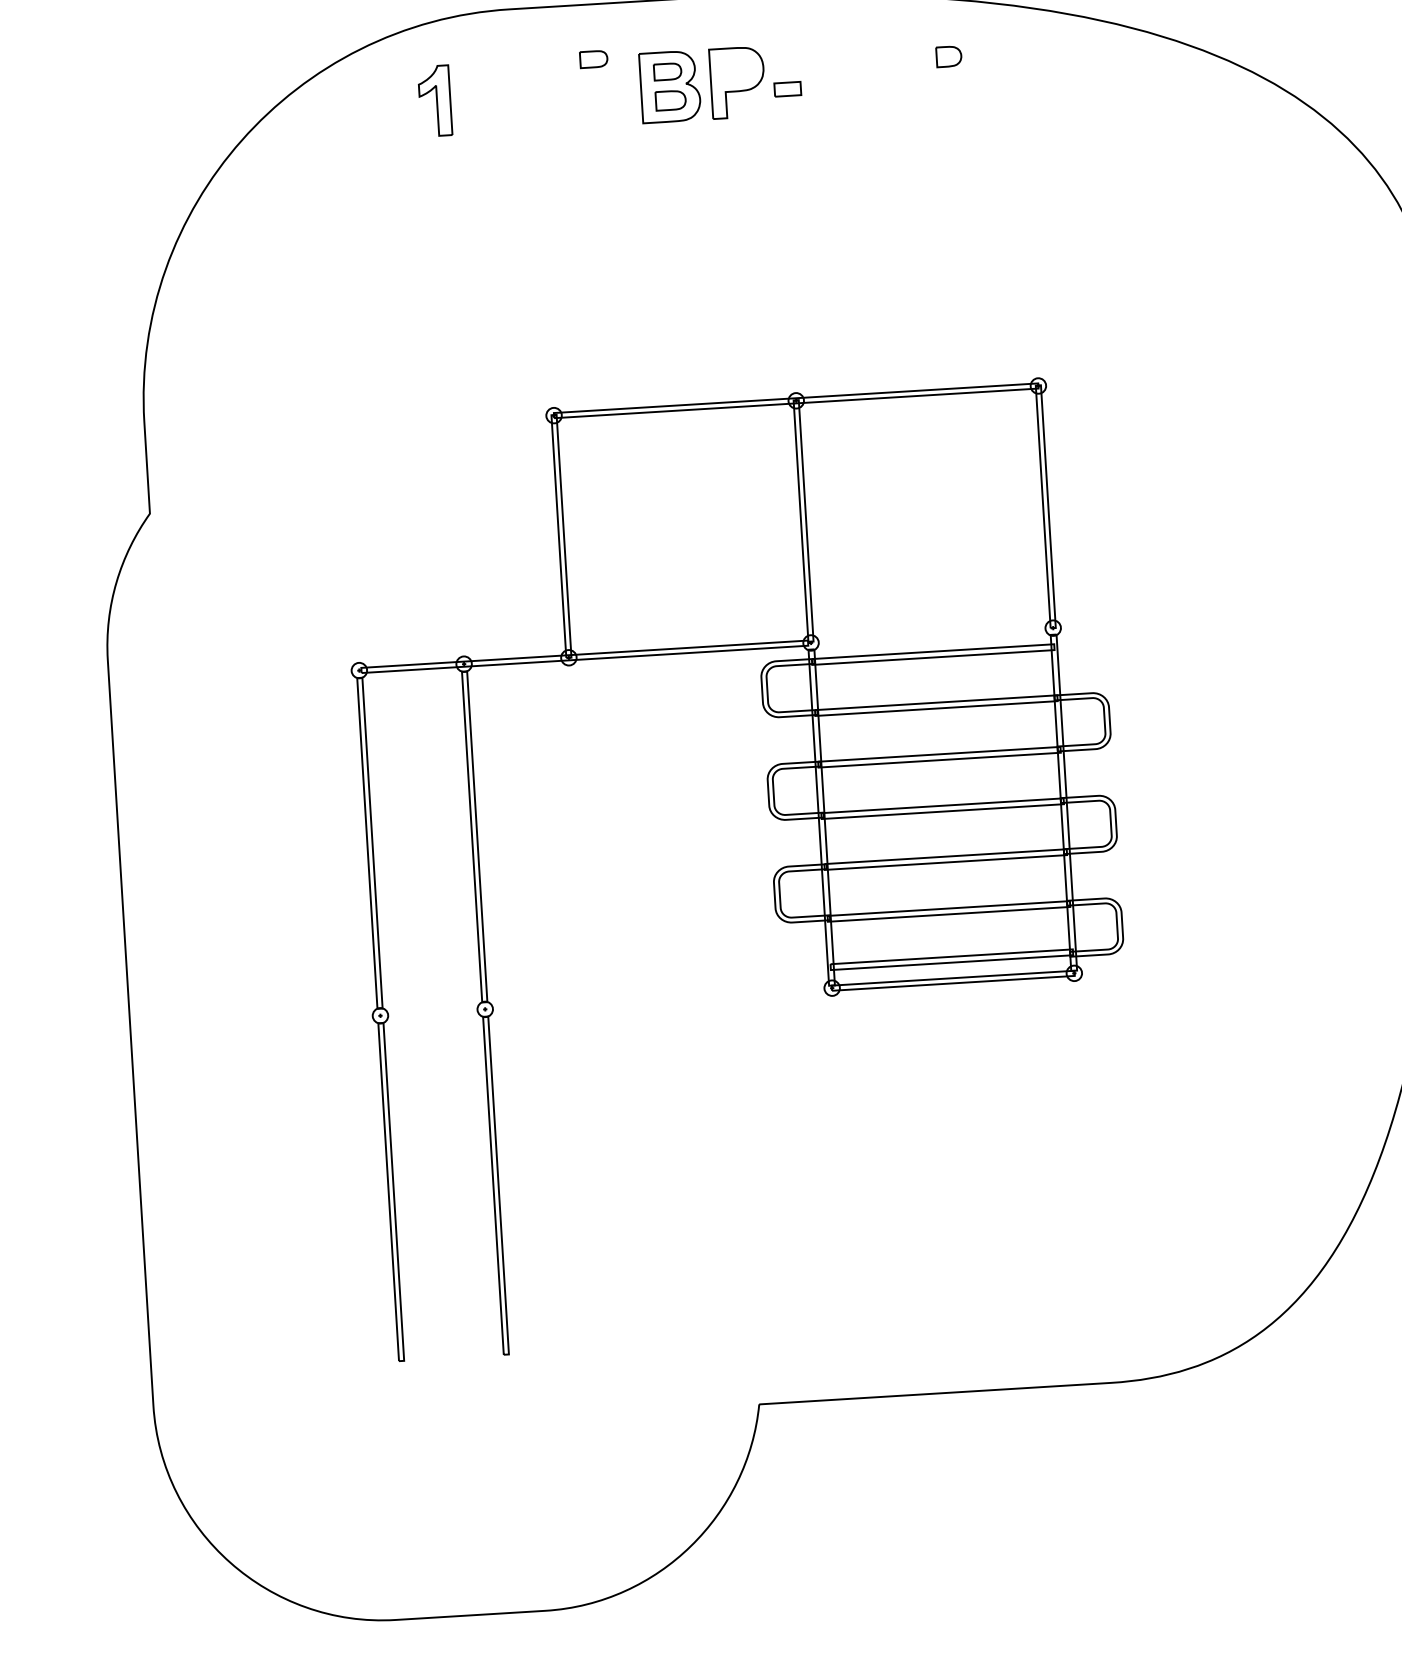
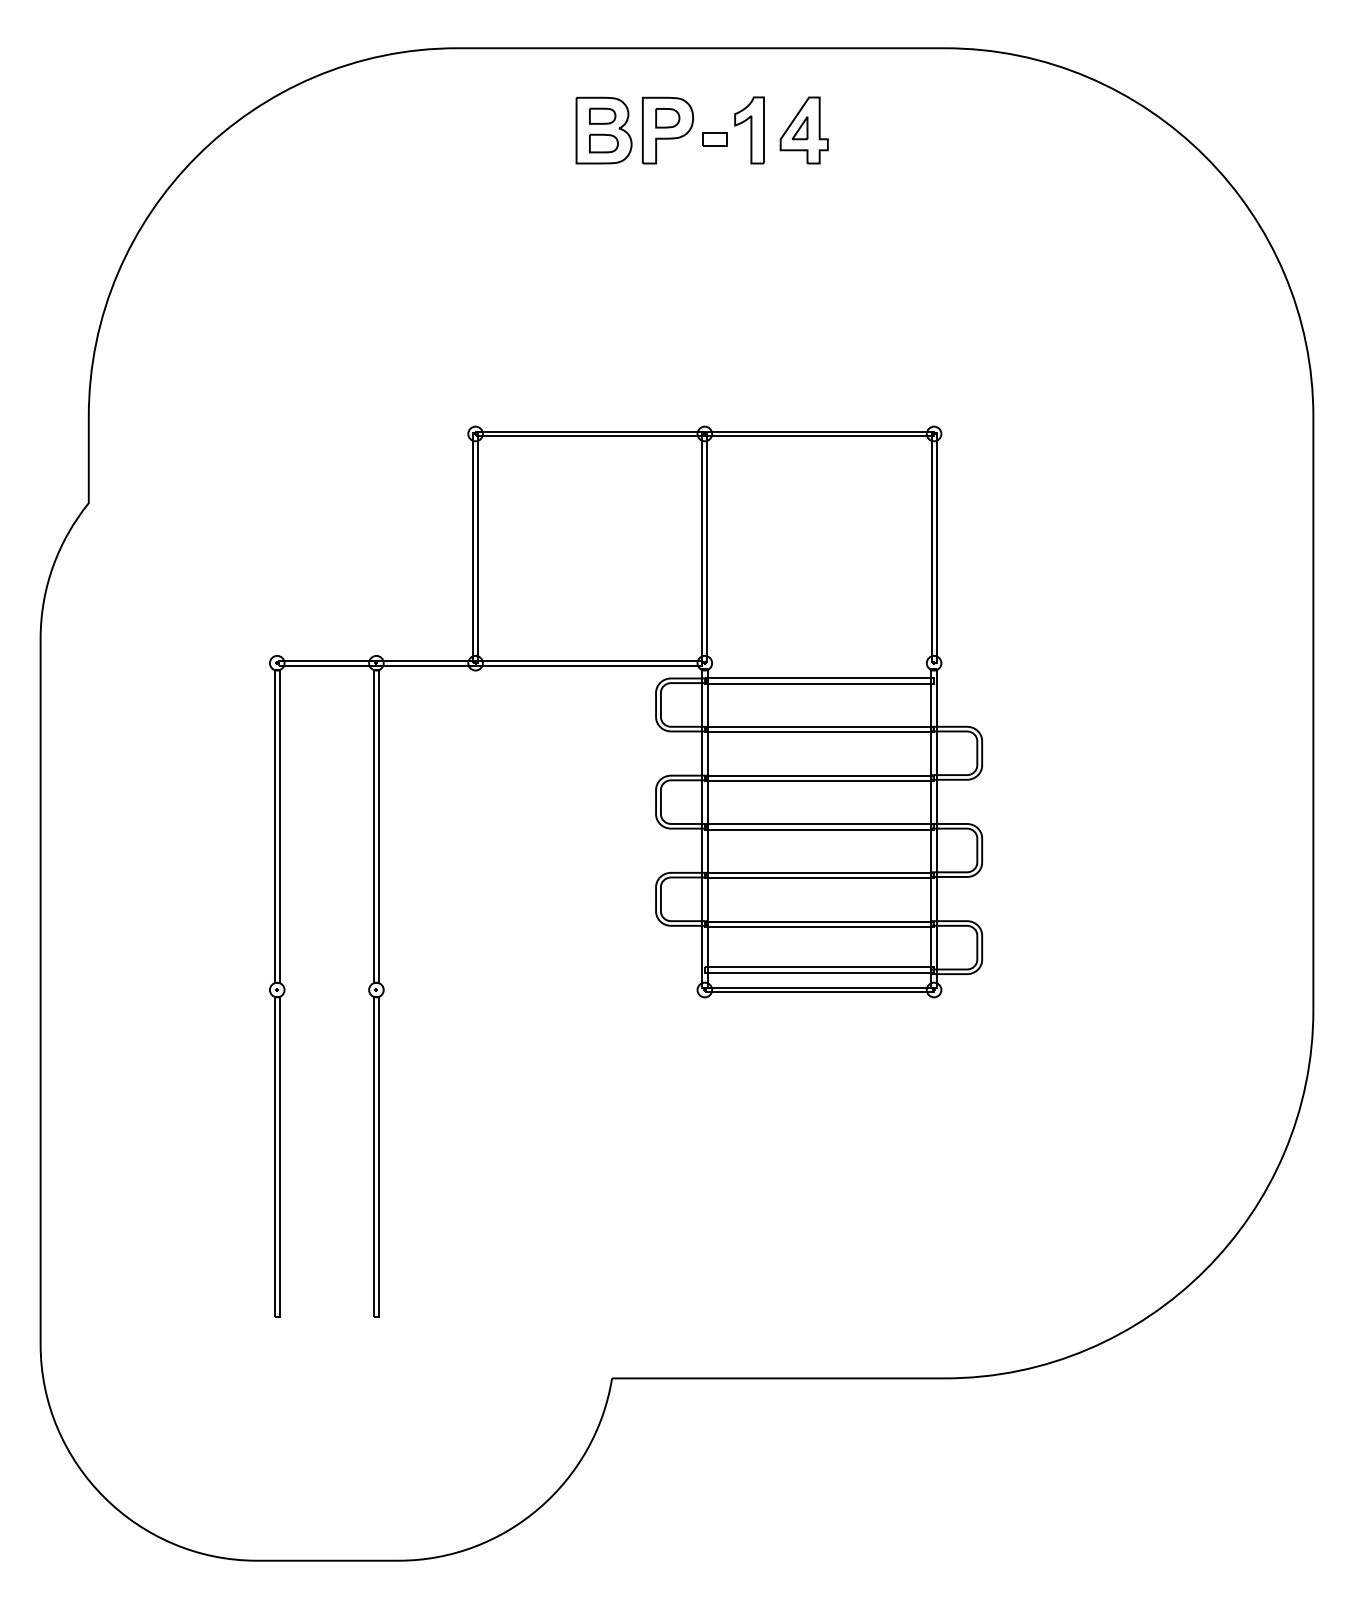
part: (948, 56) -> (667, 118), moved
part: (593, 58) -> (533, 99), removed
part: (880, 73) -> (803, 130), added
part: (435, 101) -> (749, 130), moved

